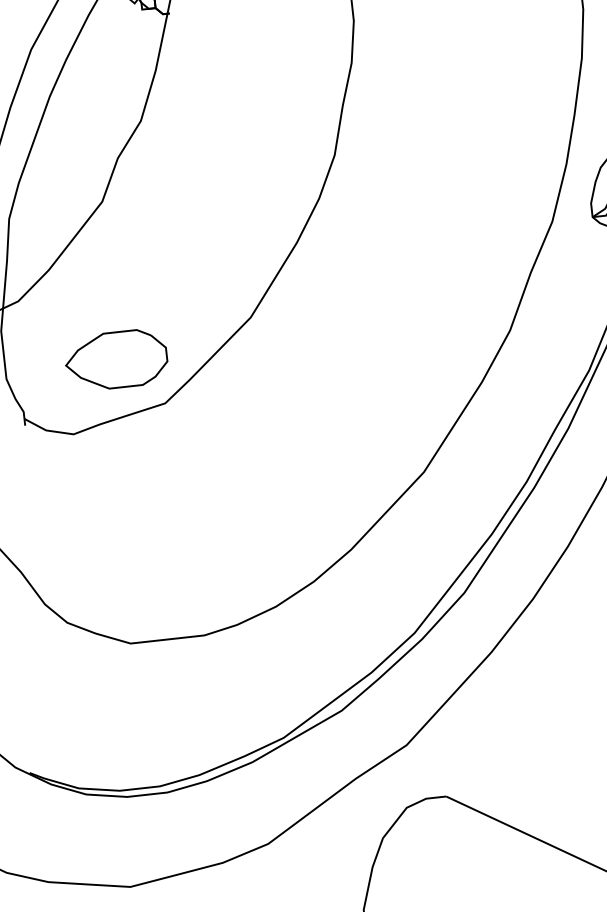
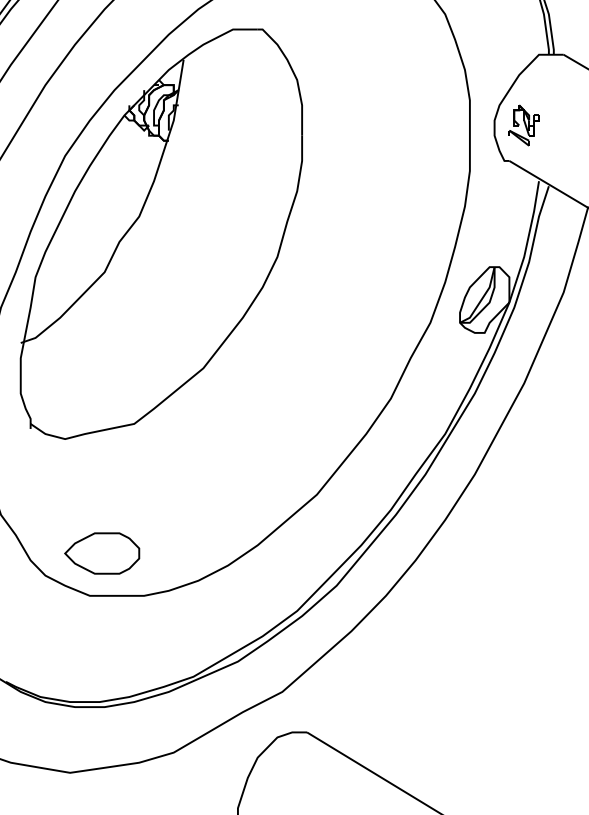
part: (116, 360) -> (102, 553), moved

